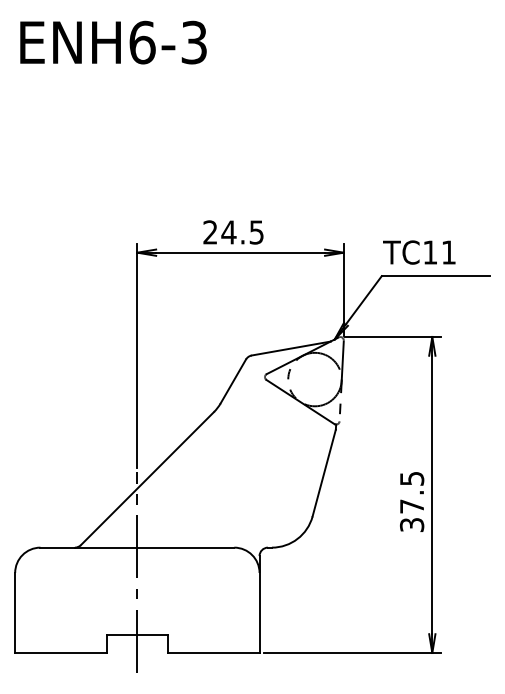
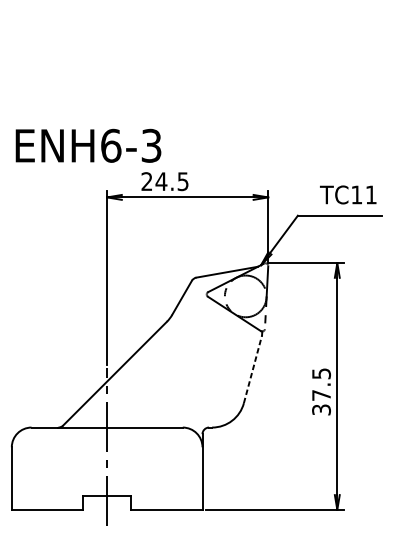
text: (113, 42) -> (88, 145), moved
text: (233, 232) -> (165, 181), moved
text: (419, 252) -> (348, 194), moved
line: (324, 473) -> (253, 369), solid -> dashed

